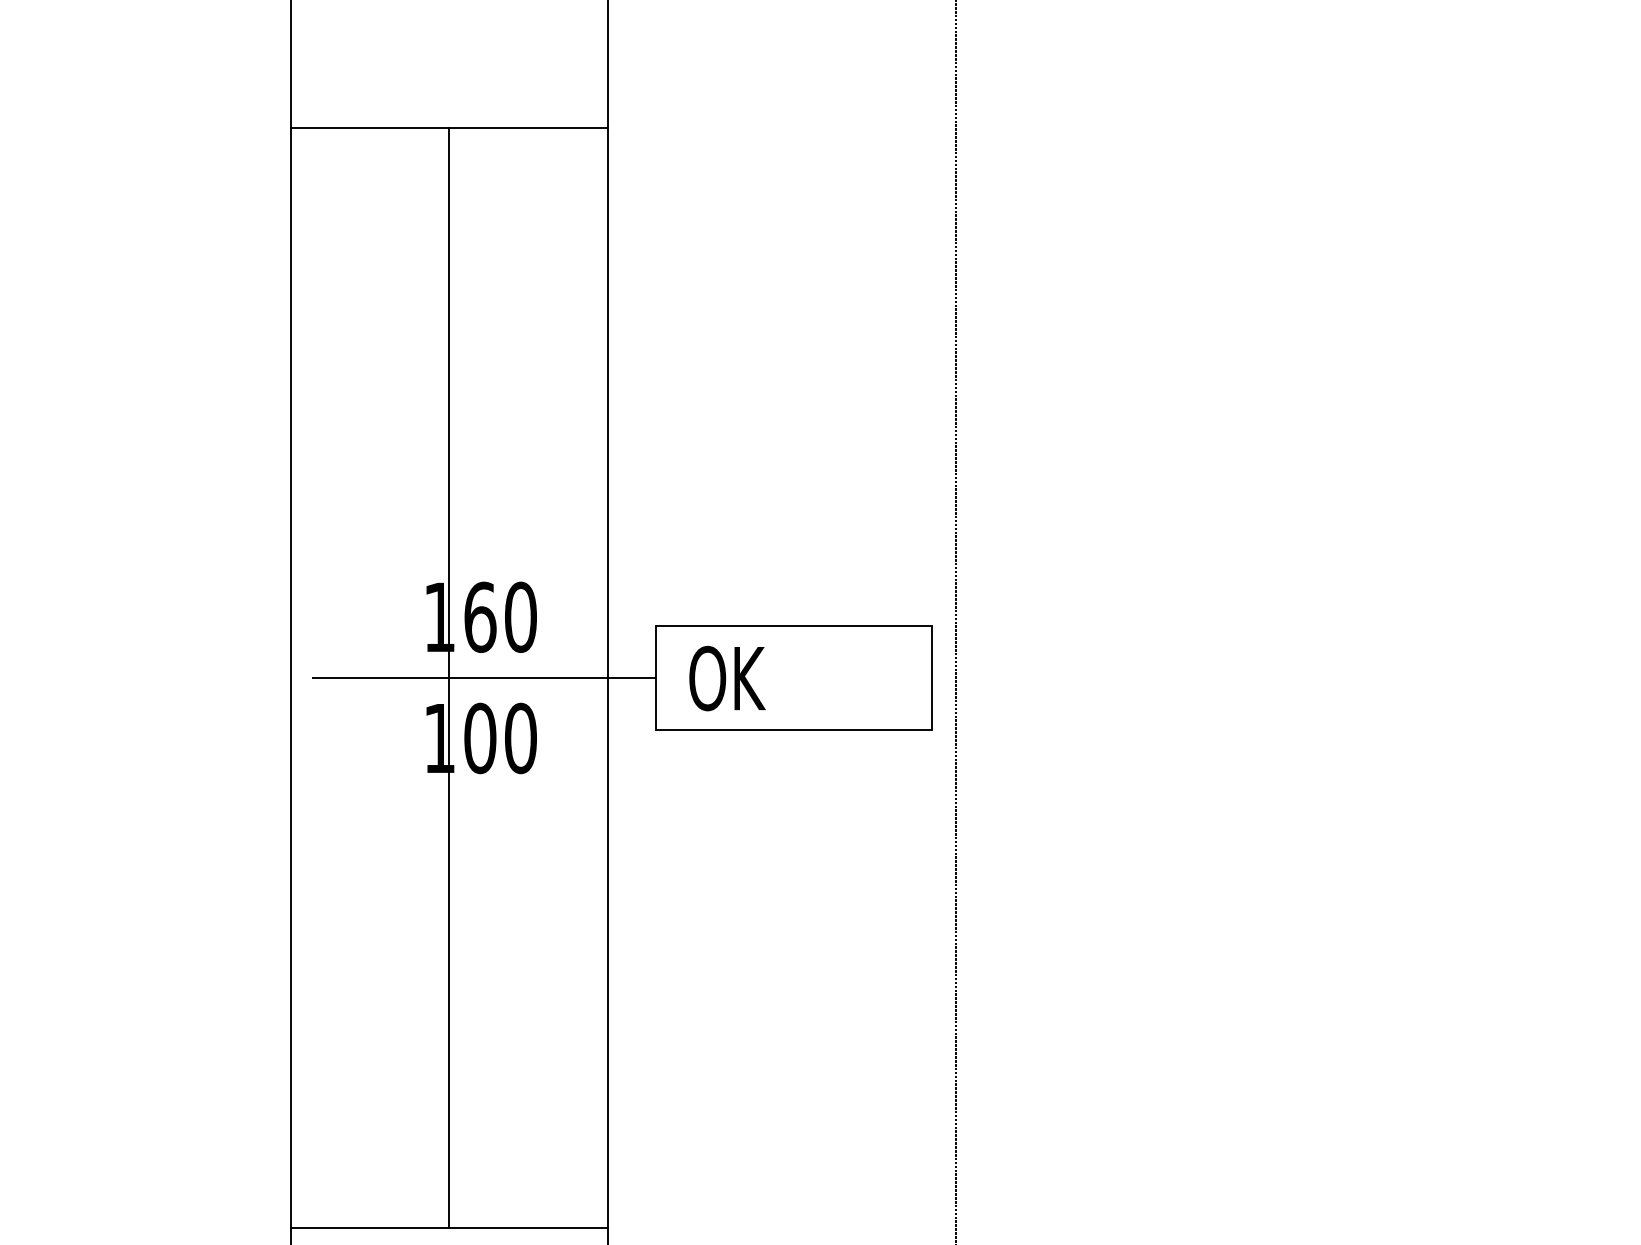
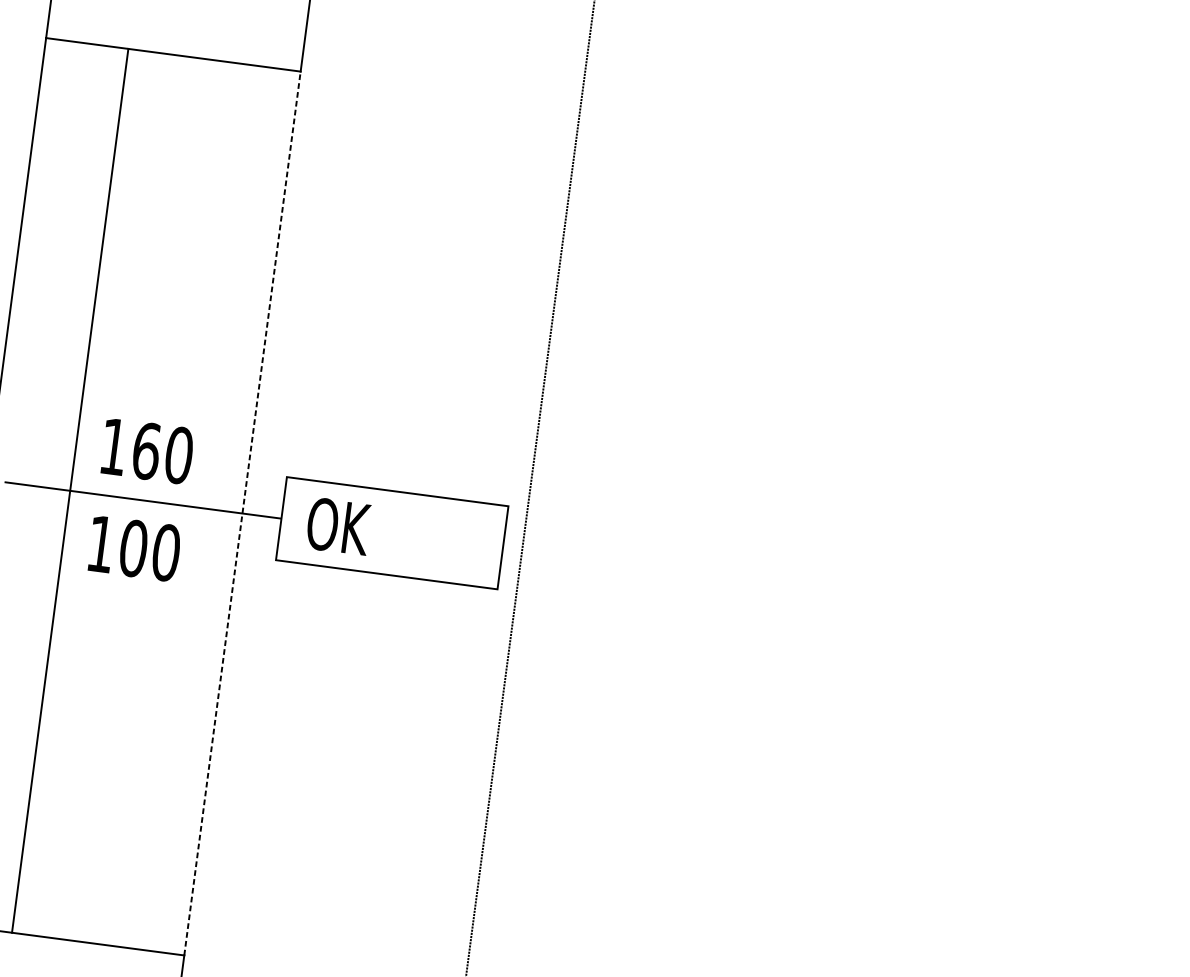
line: (449, 677) -> (70, 490), moved
line: (607, 678) -> (242, 513), solid -> dashed

